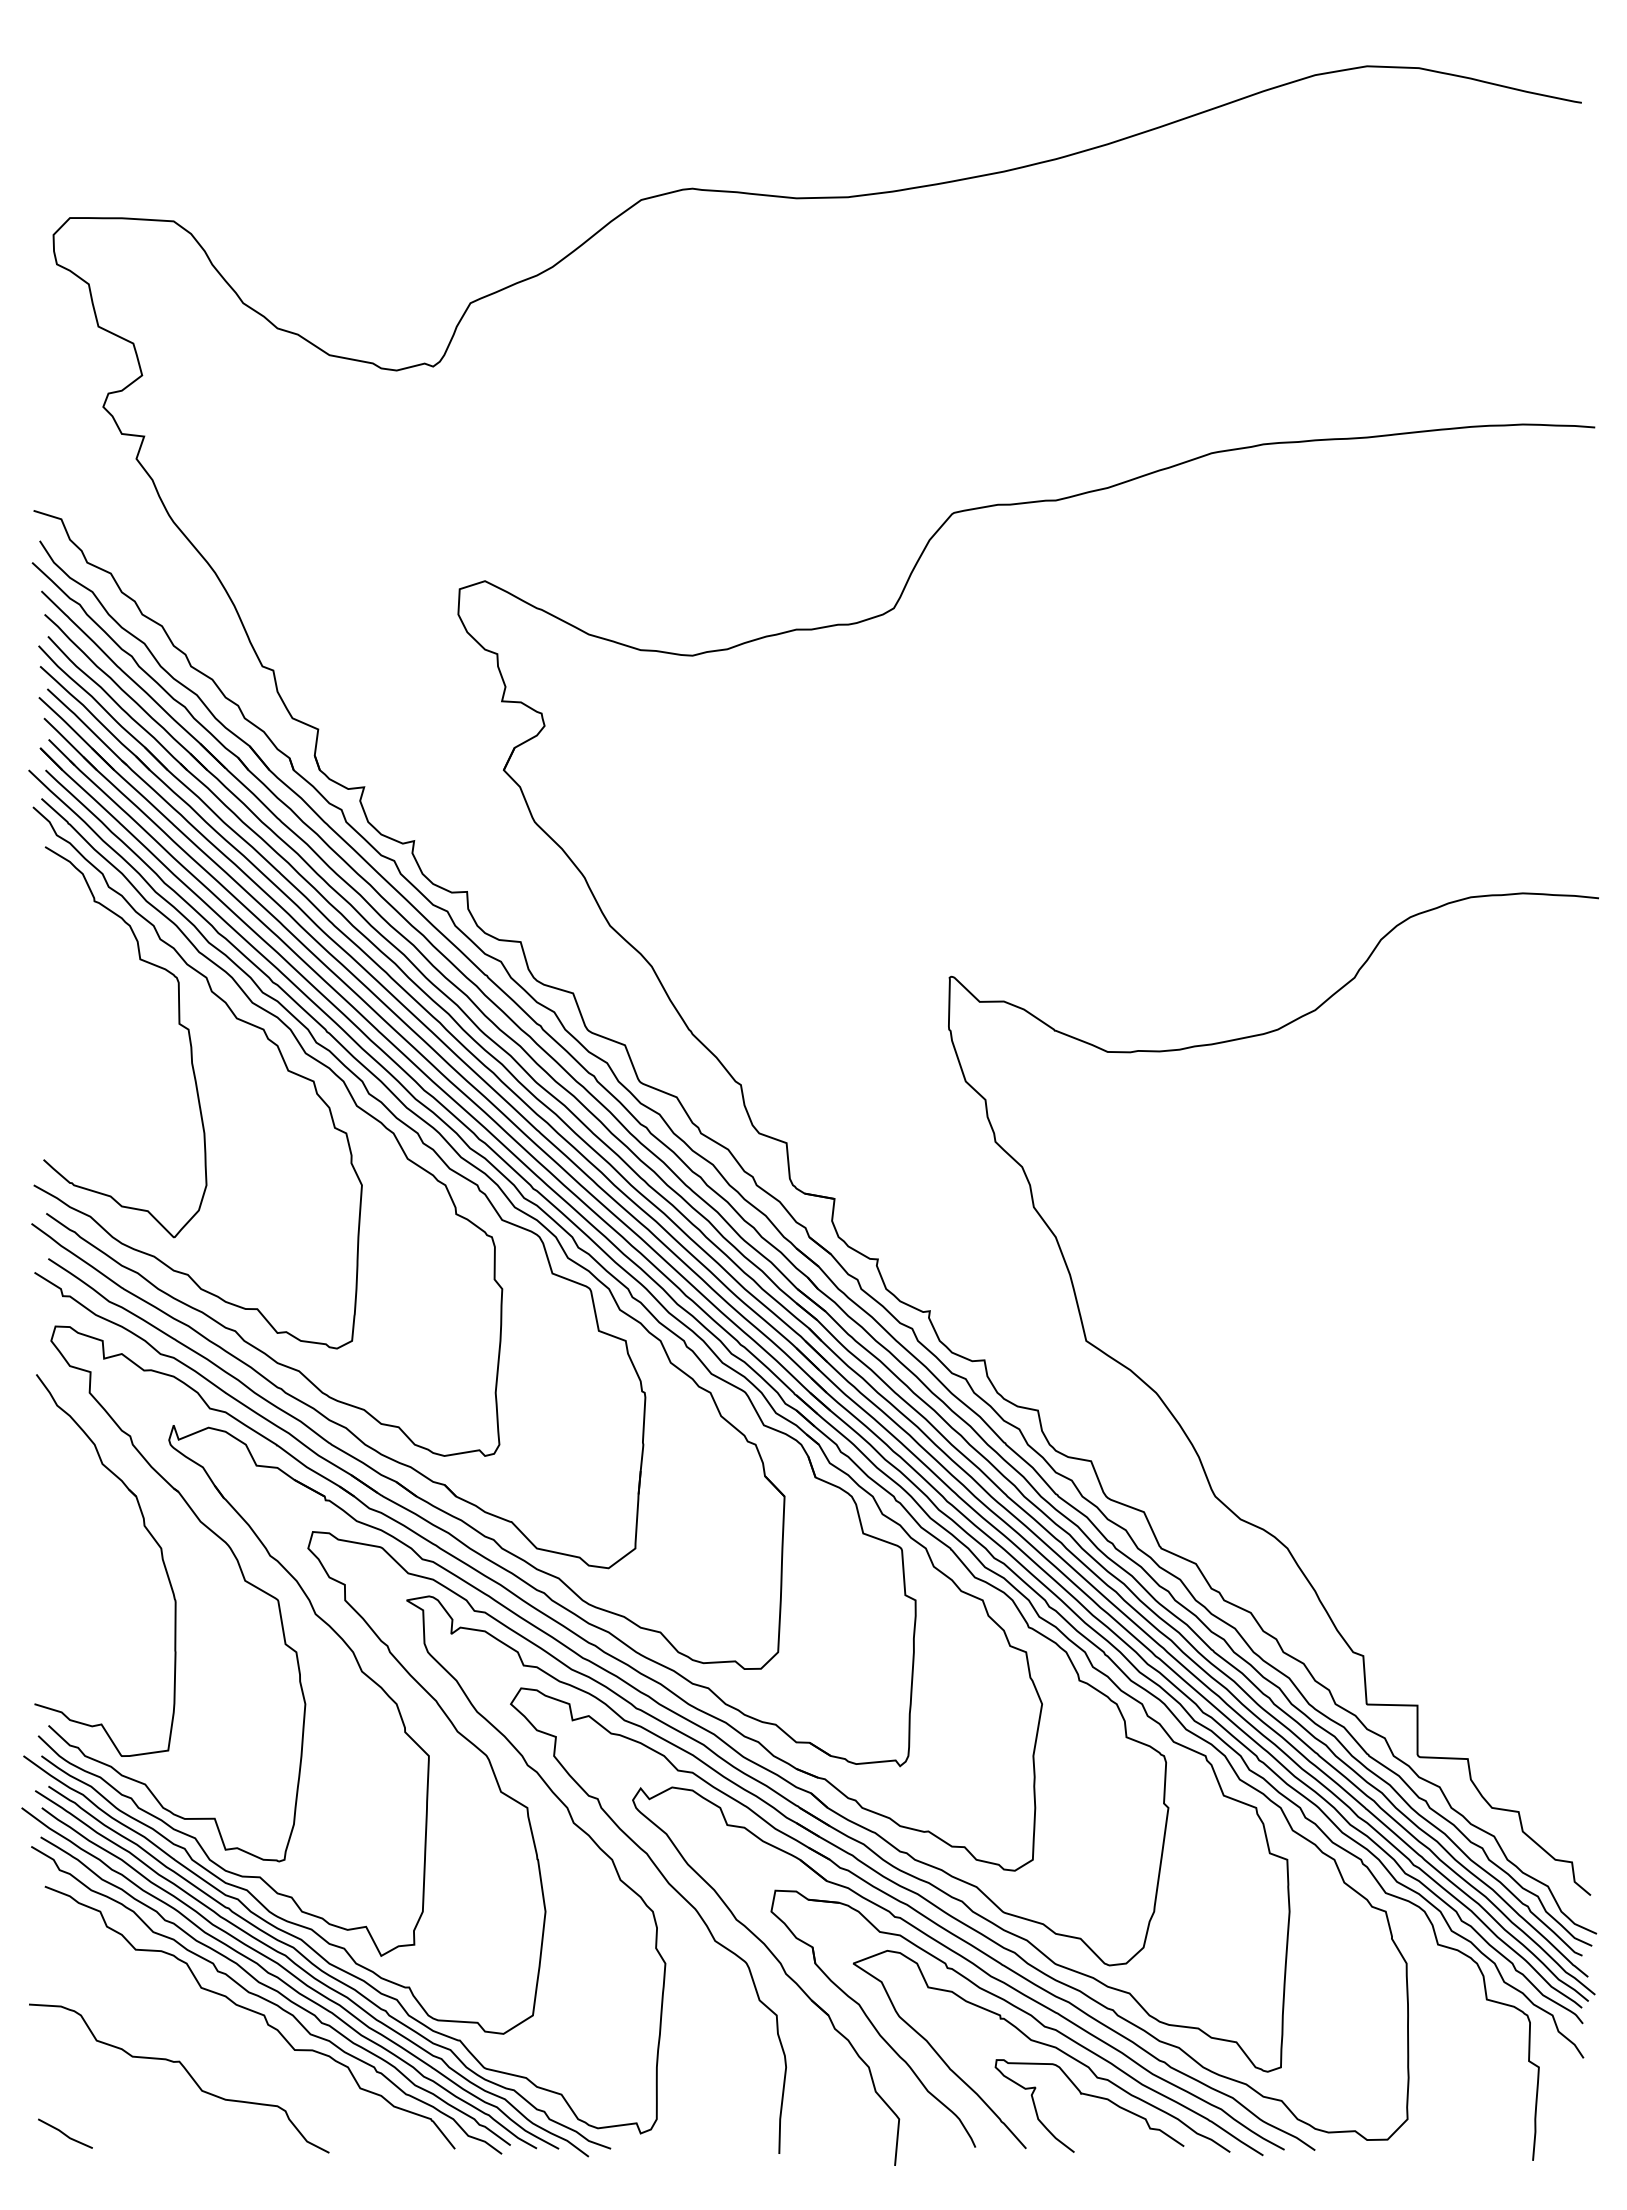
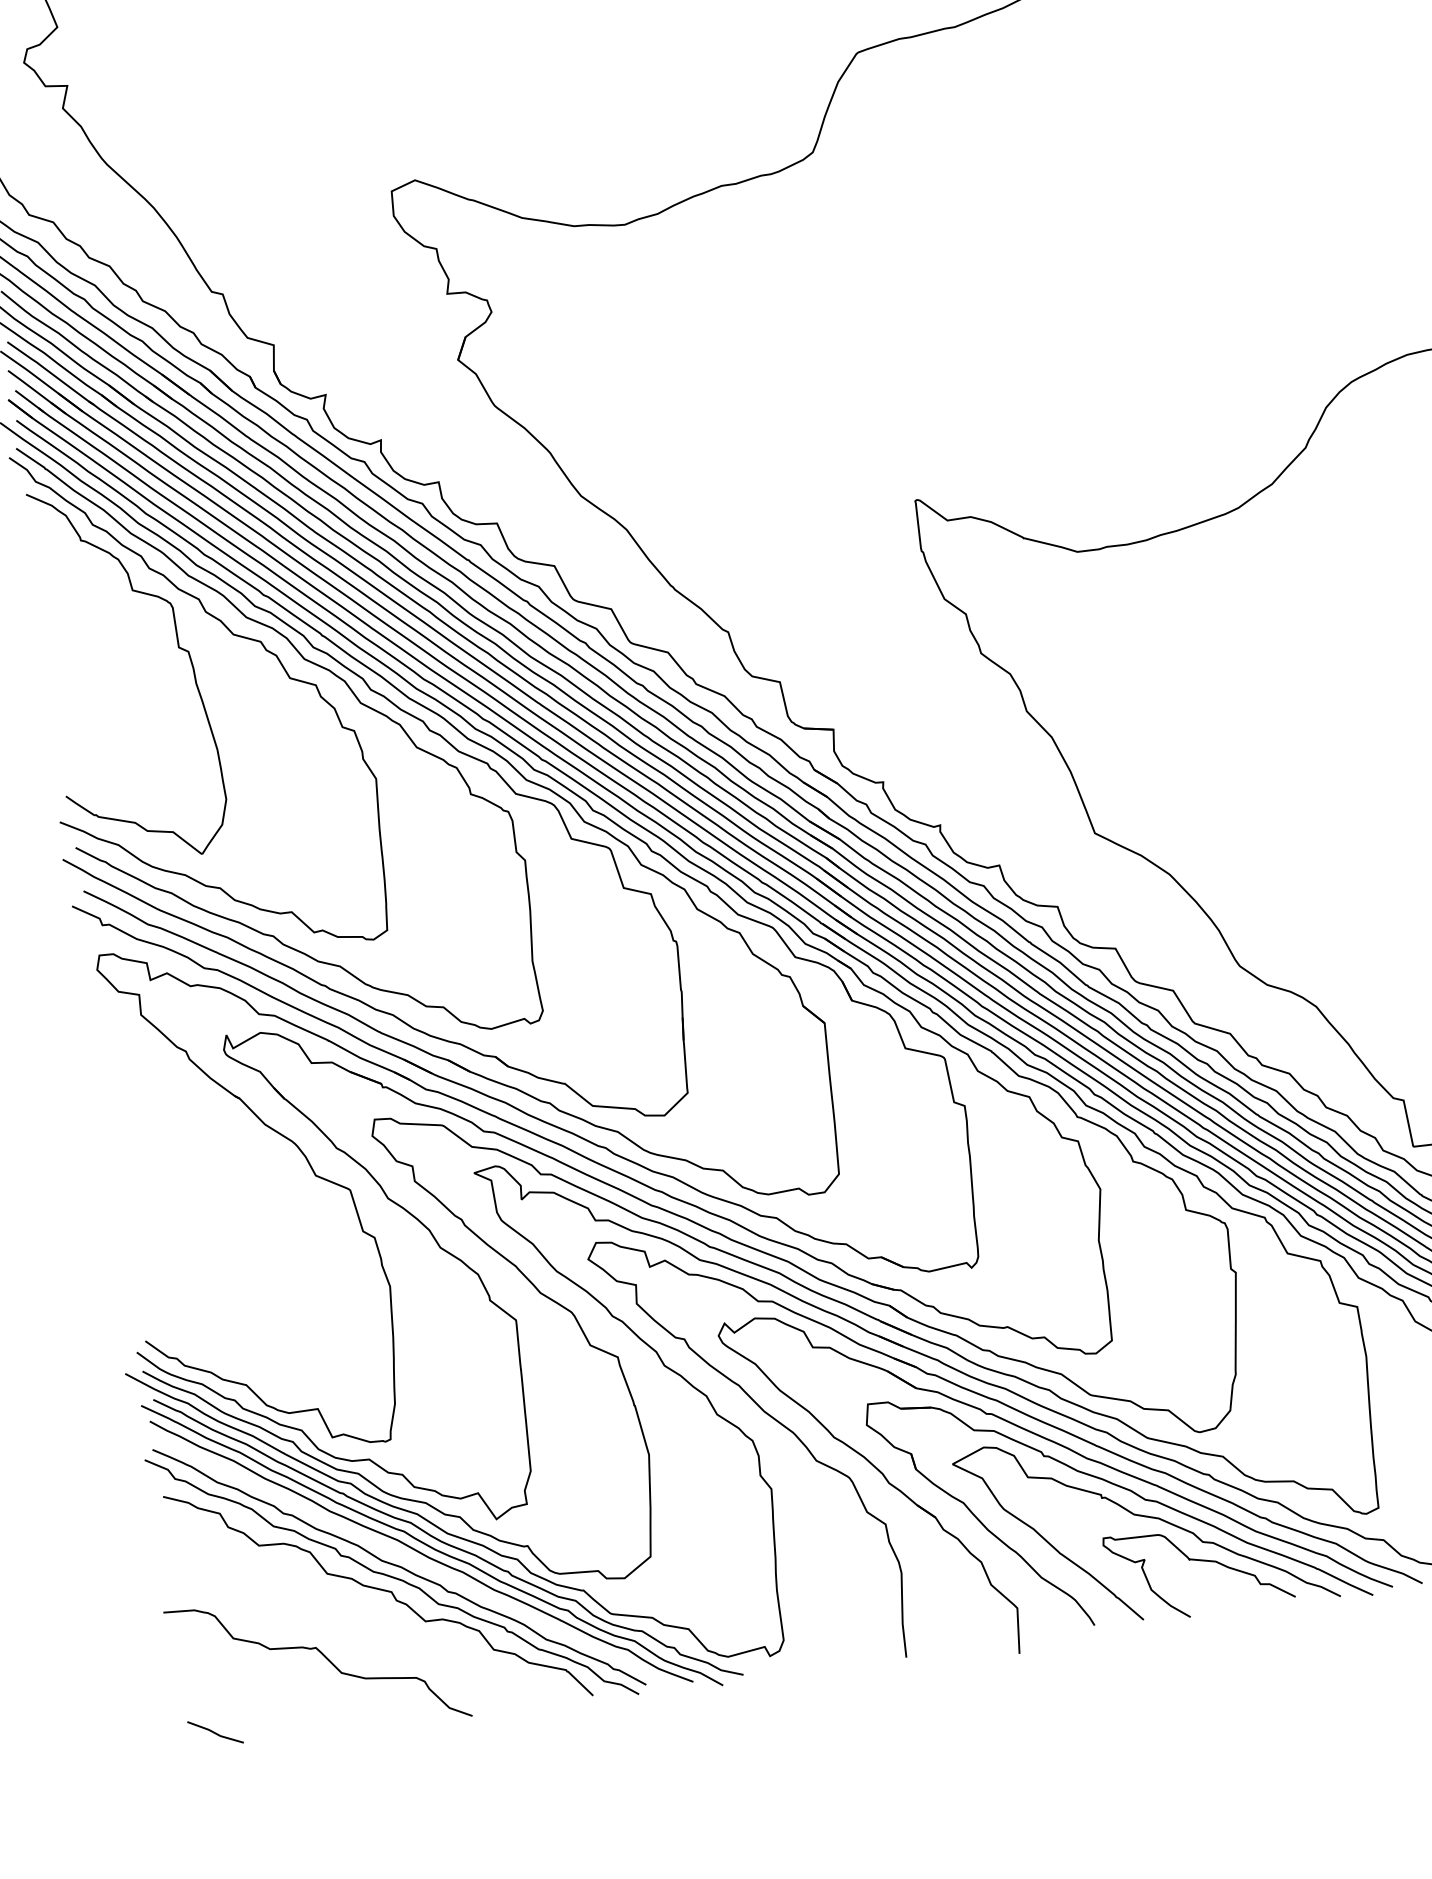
part: (149, 1534) -> (217, 1143), removed
curve: (279, 1978) -> (401, 1554), removed

